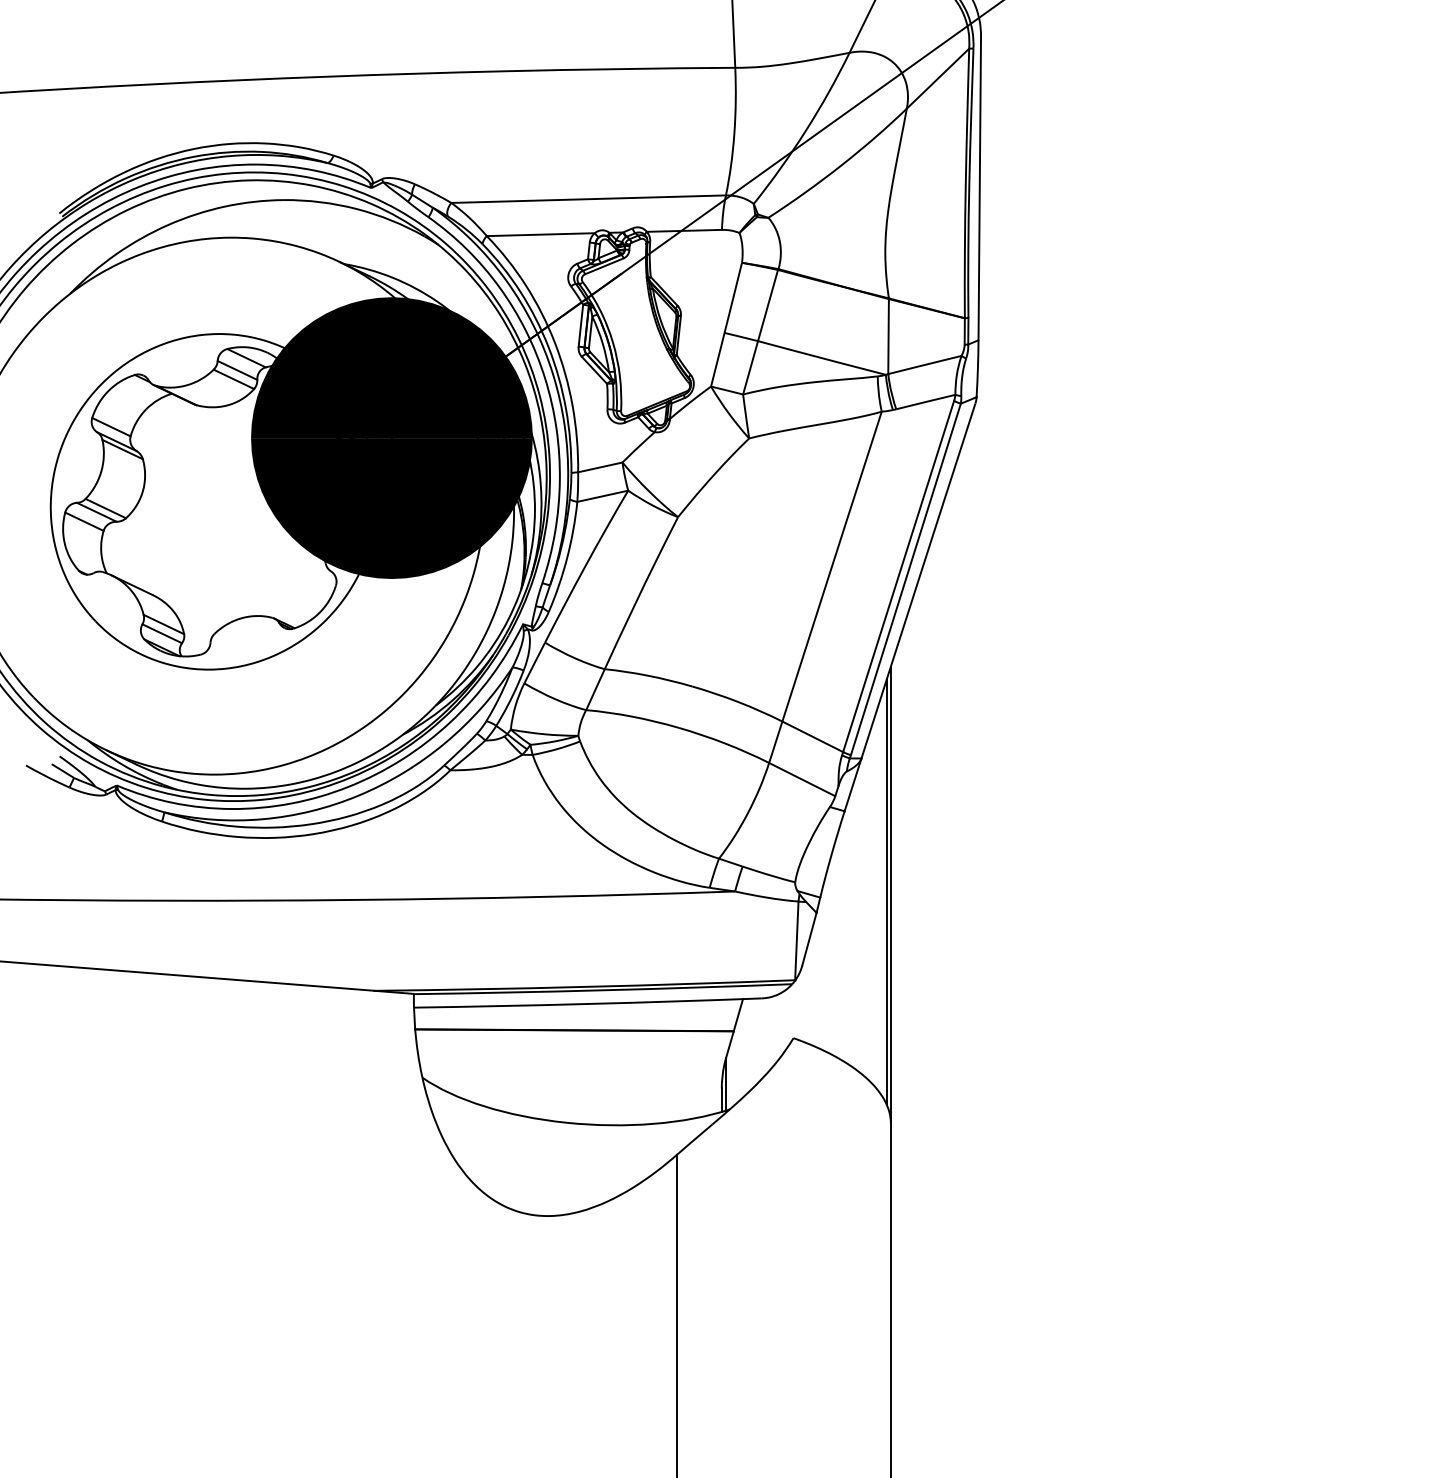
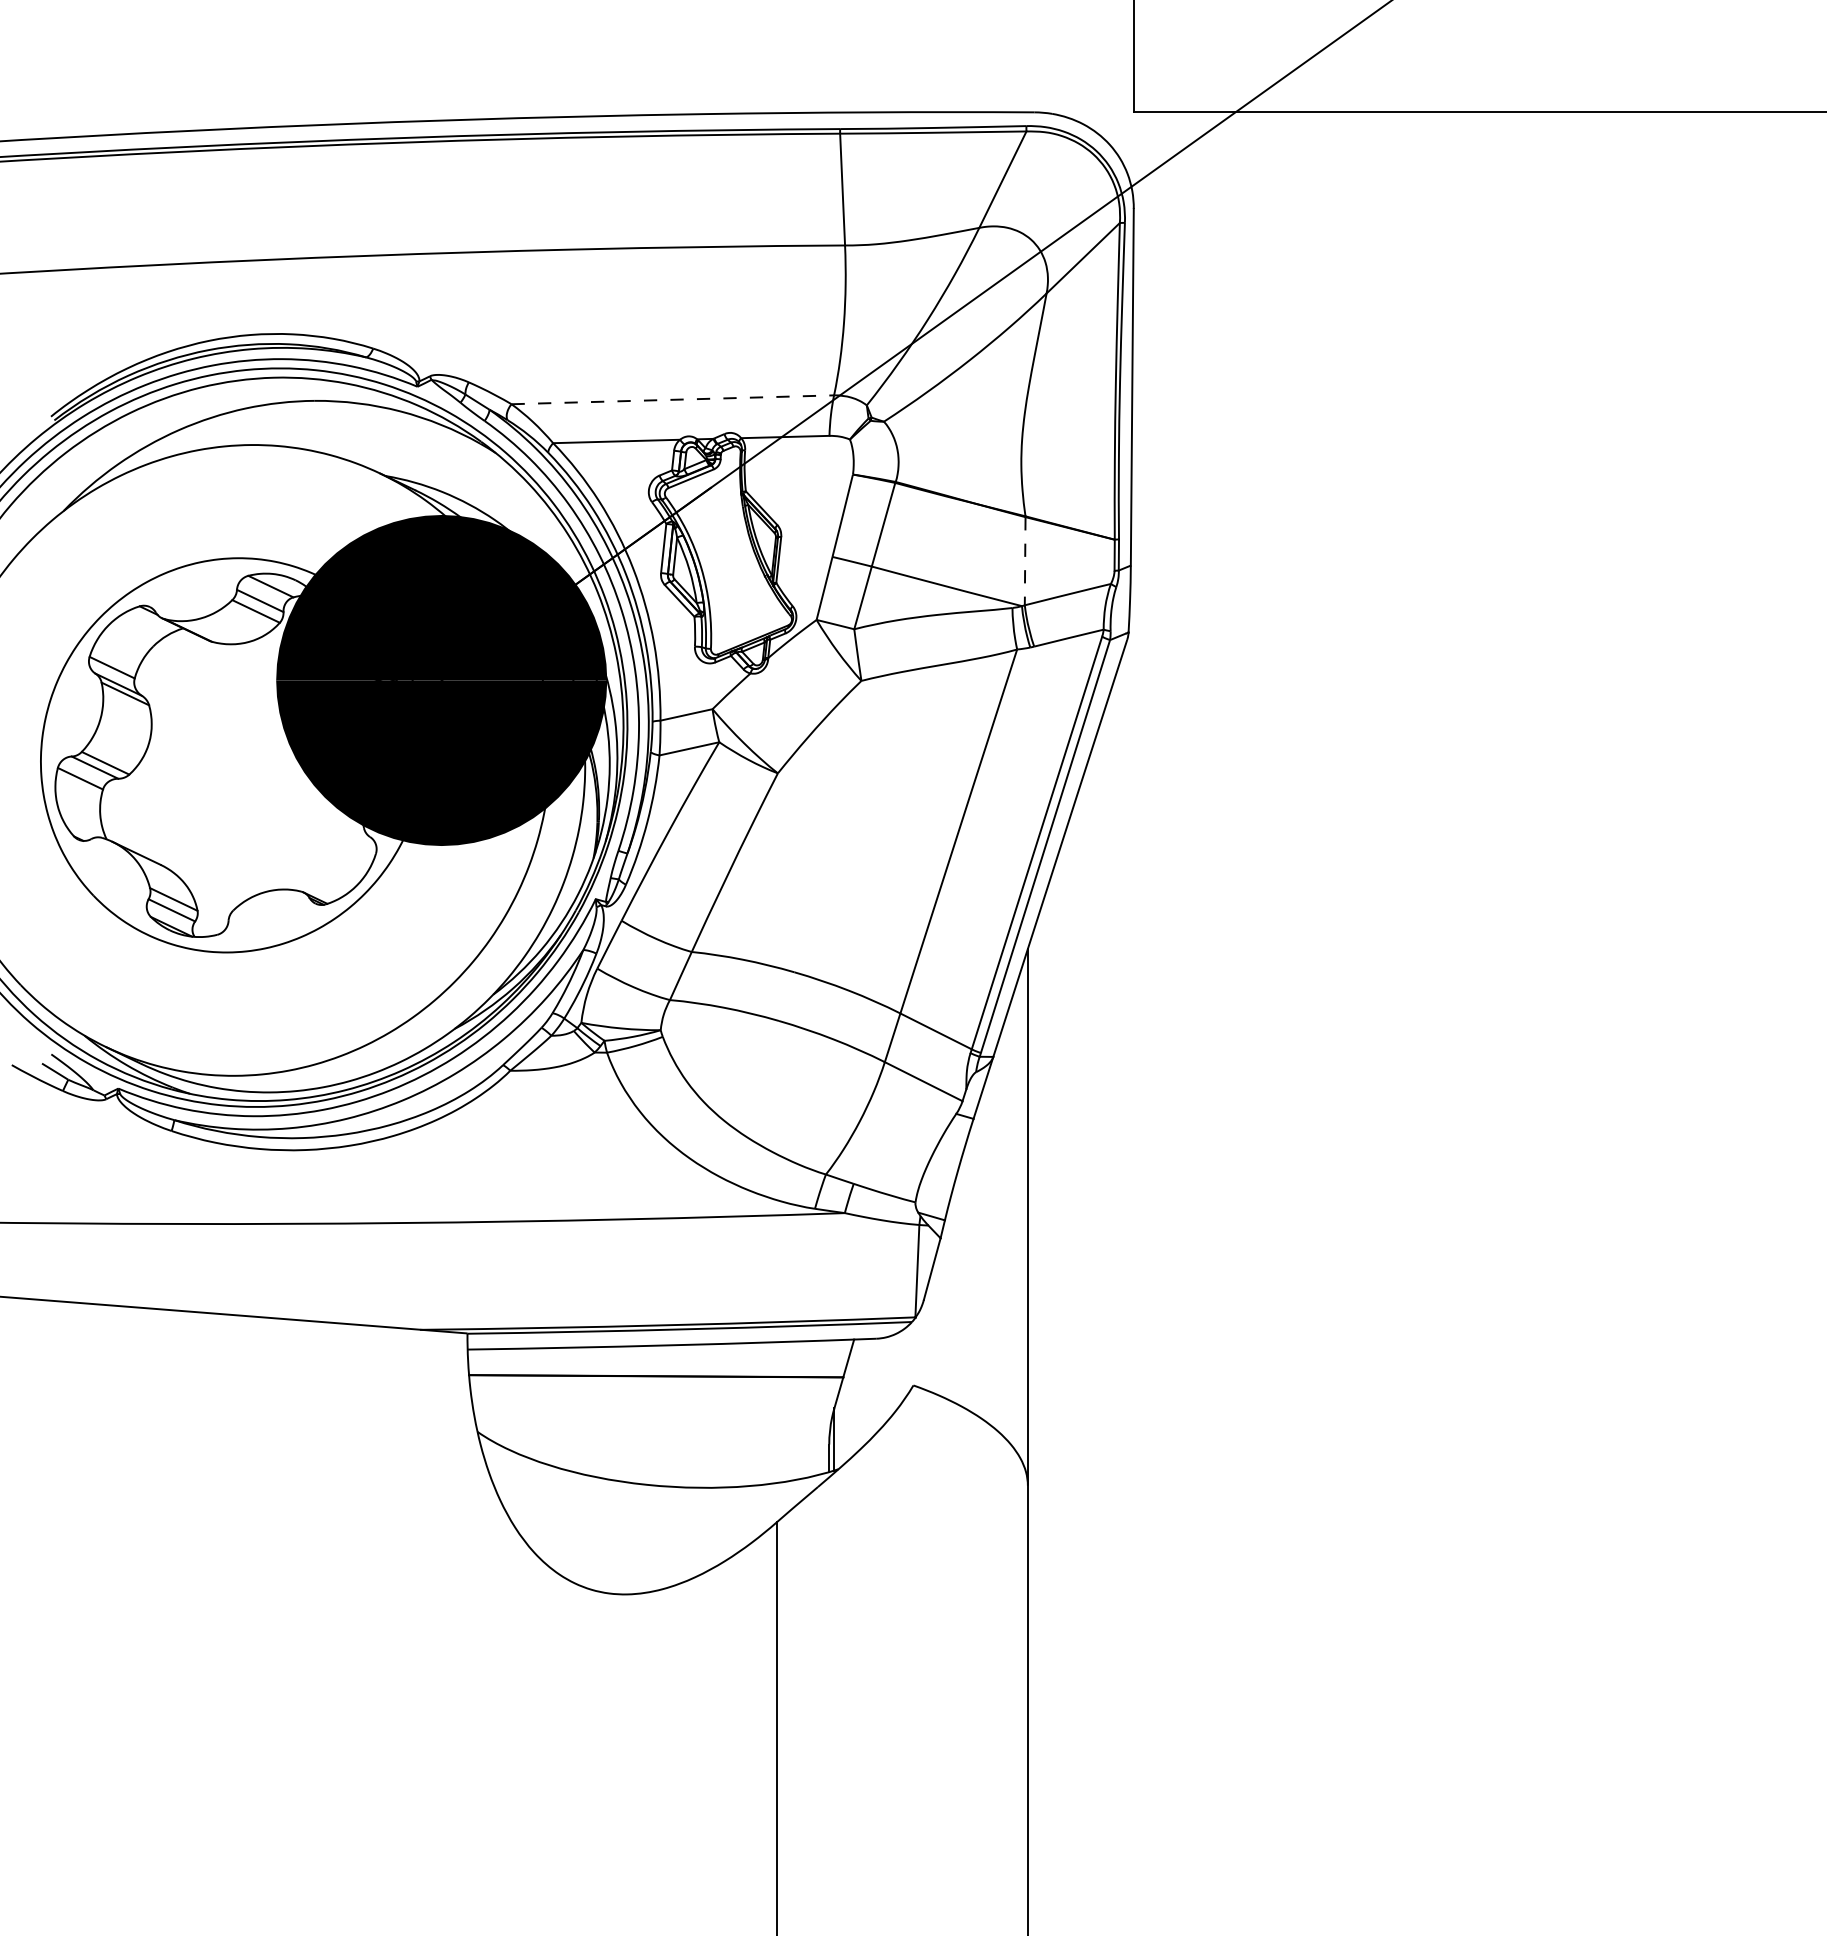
line: (589, 198) -> (673, 399), solid -> dashed
line: (888, 336) -> (1025, 561), solid -> dashed
line: (886, 891) -> (1022, 1213), removed

